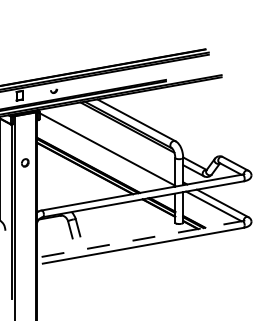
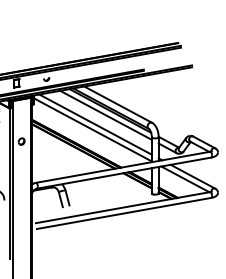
line: (122, 132) -> (106, 115), added
line: (110, 143) -> (95, 124), added
line: (142, 239) -> (123, 208), dashed -> solid

